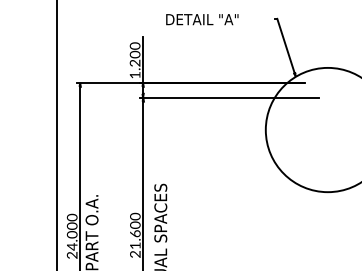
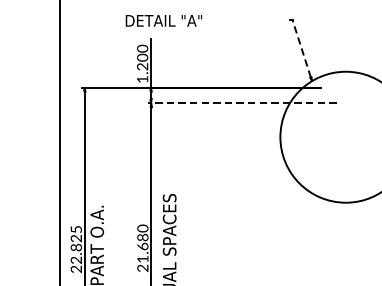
text: (202, 19) -> (164, 20), moved
line: (286, 46) -> (302, 49), solid -> dashed
line: (229, 97) -> (242, 102), solid -> dashed
text: (135, 224) -> (143, 236), 21.600 -> 21.680
text: (71, 231) -> (75, 244), 24.000 -> 22.825

